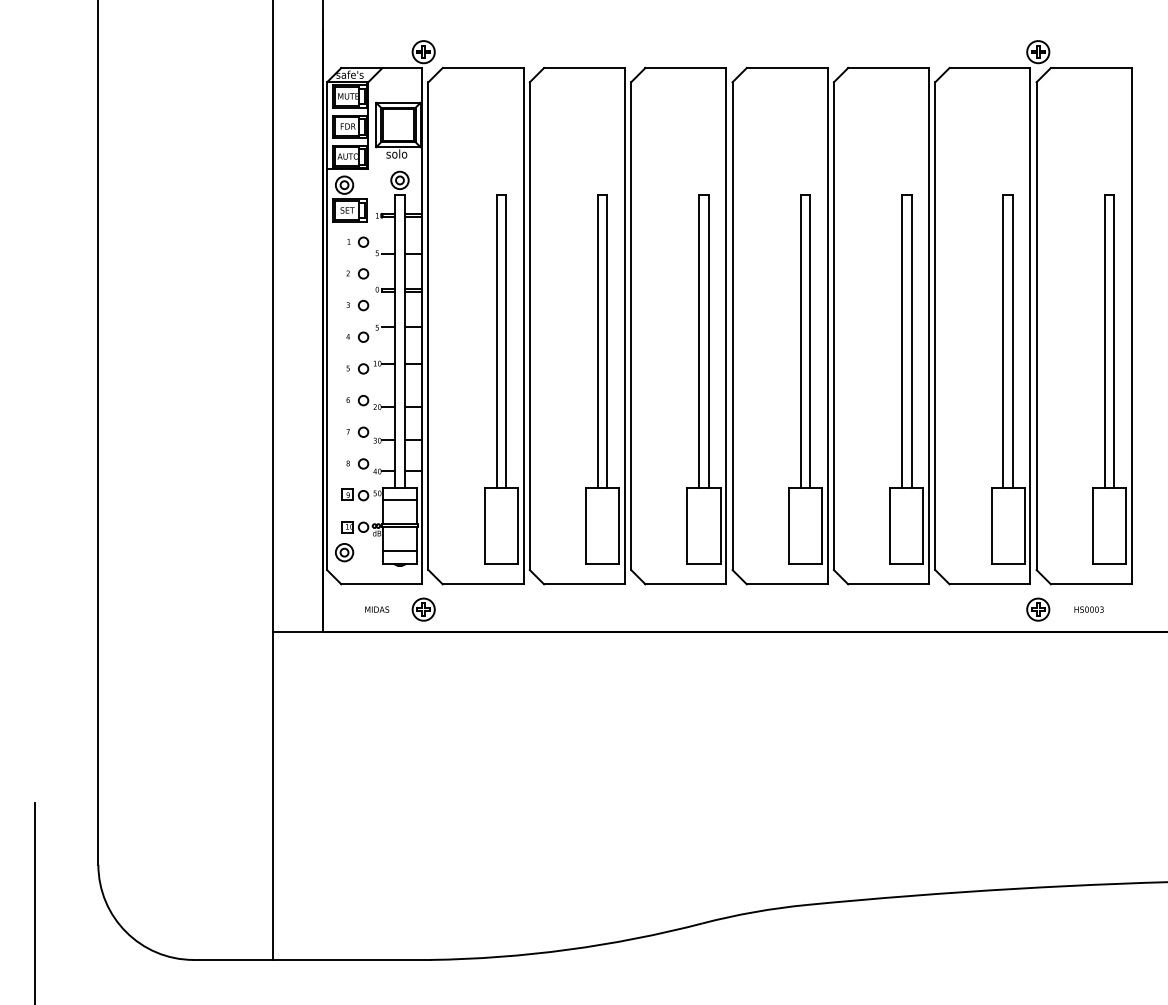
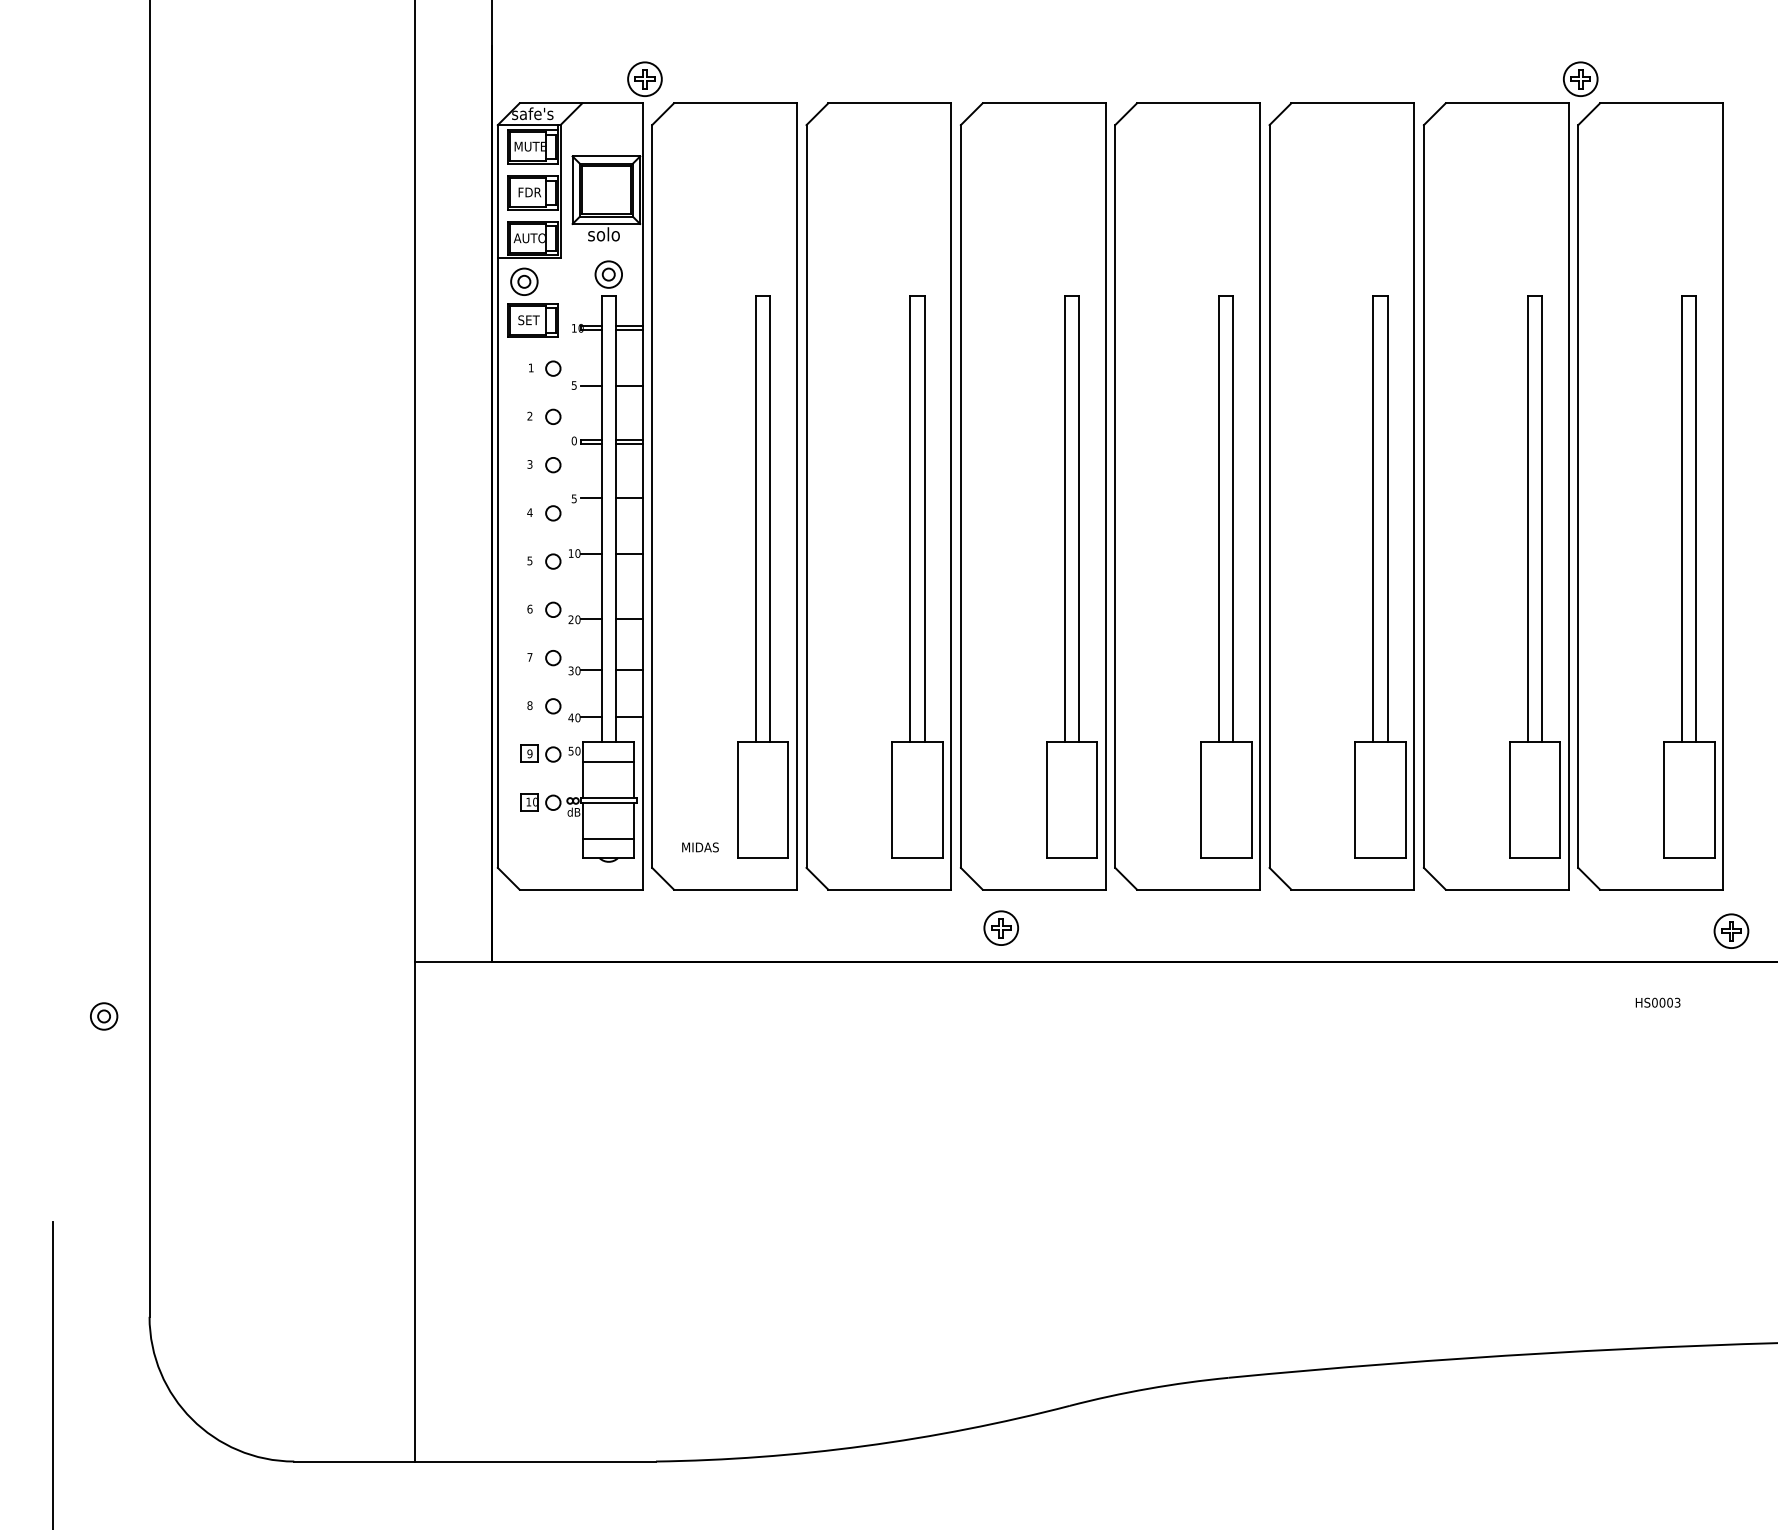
part: (344, 552) -> (104, 1016), moved
text: (377, 609) -> (700, 847), moved
part: (423, 609) -> (1000, 927), moved
part: (1038, 609) -> (1731, 930), moved
text: (1088, 609) -> (1657, 1002), moved

